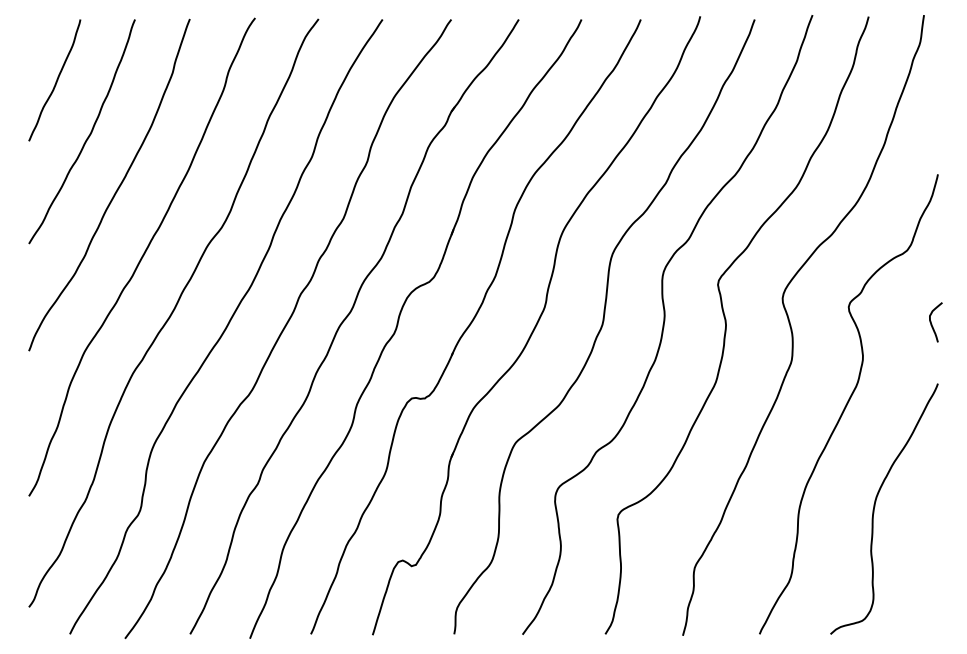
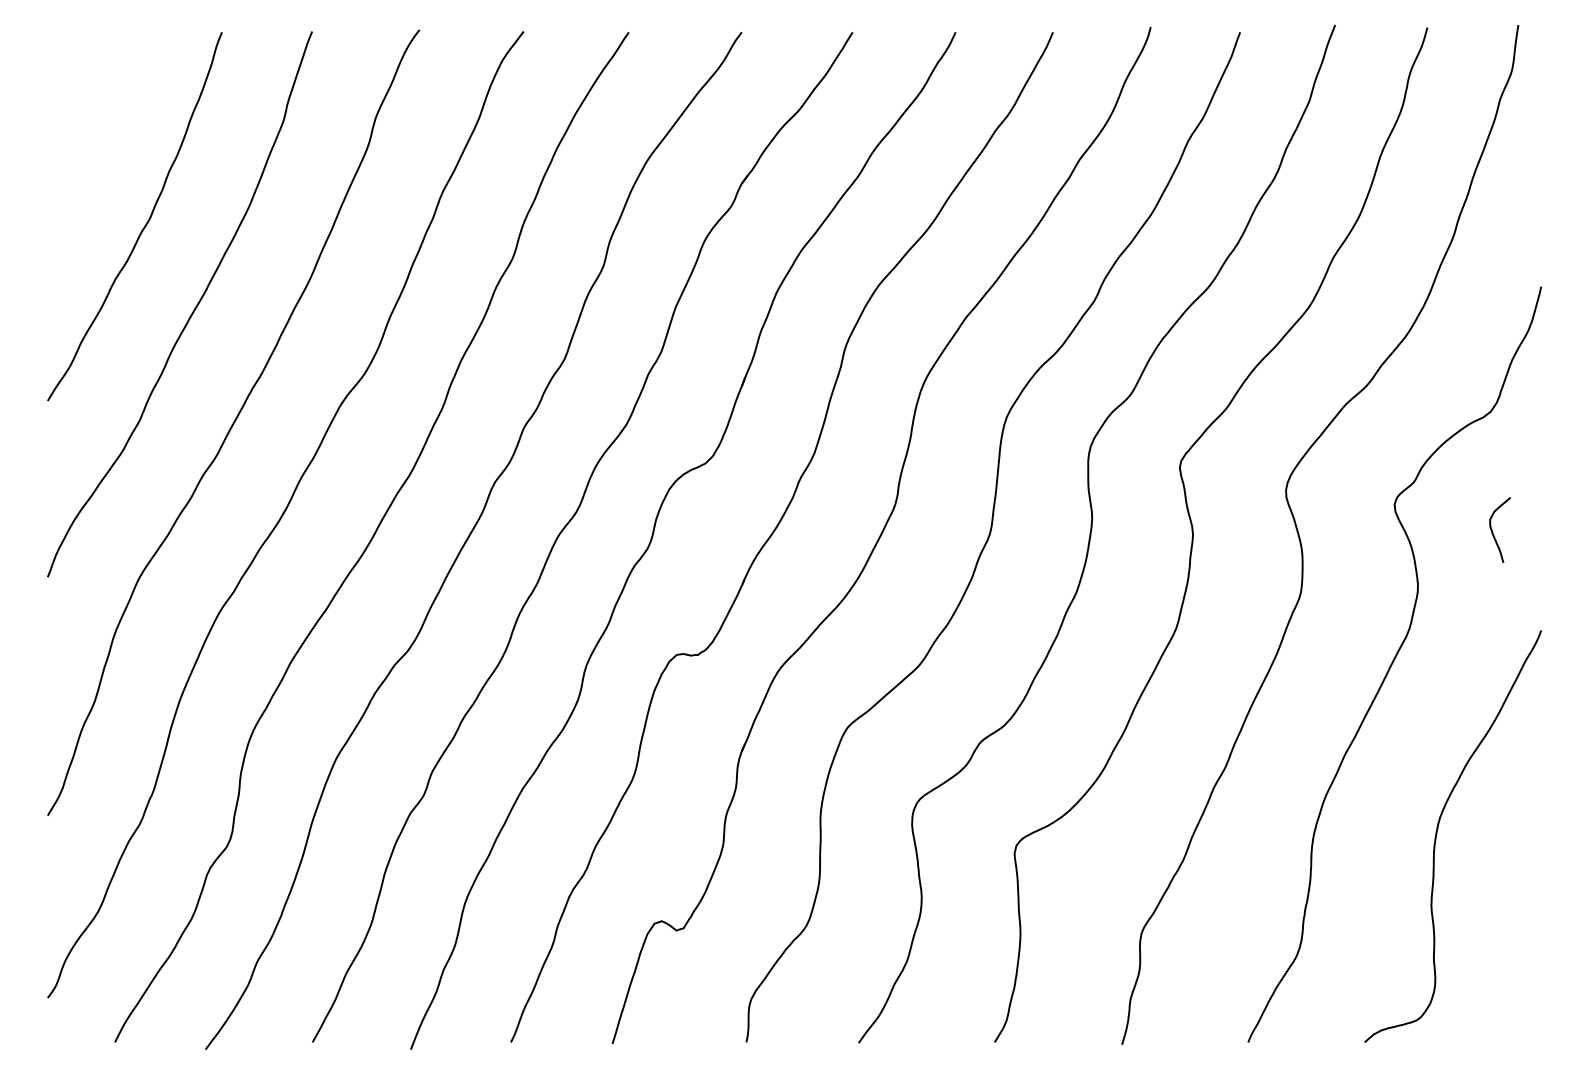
curve: (55, 81) -> (91, 134), removed
curve: (932, 324) -> (1494, 533), moved

